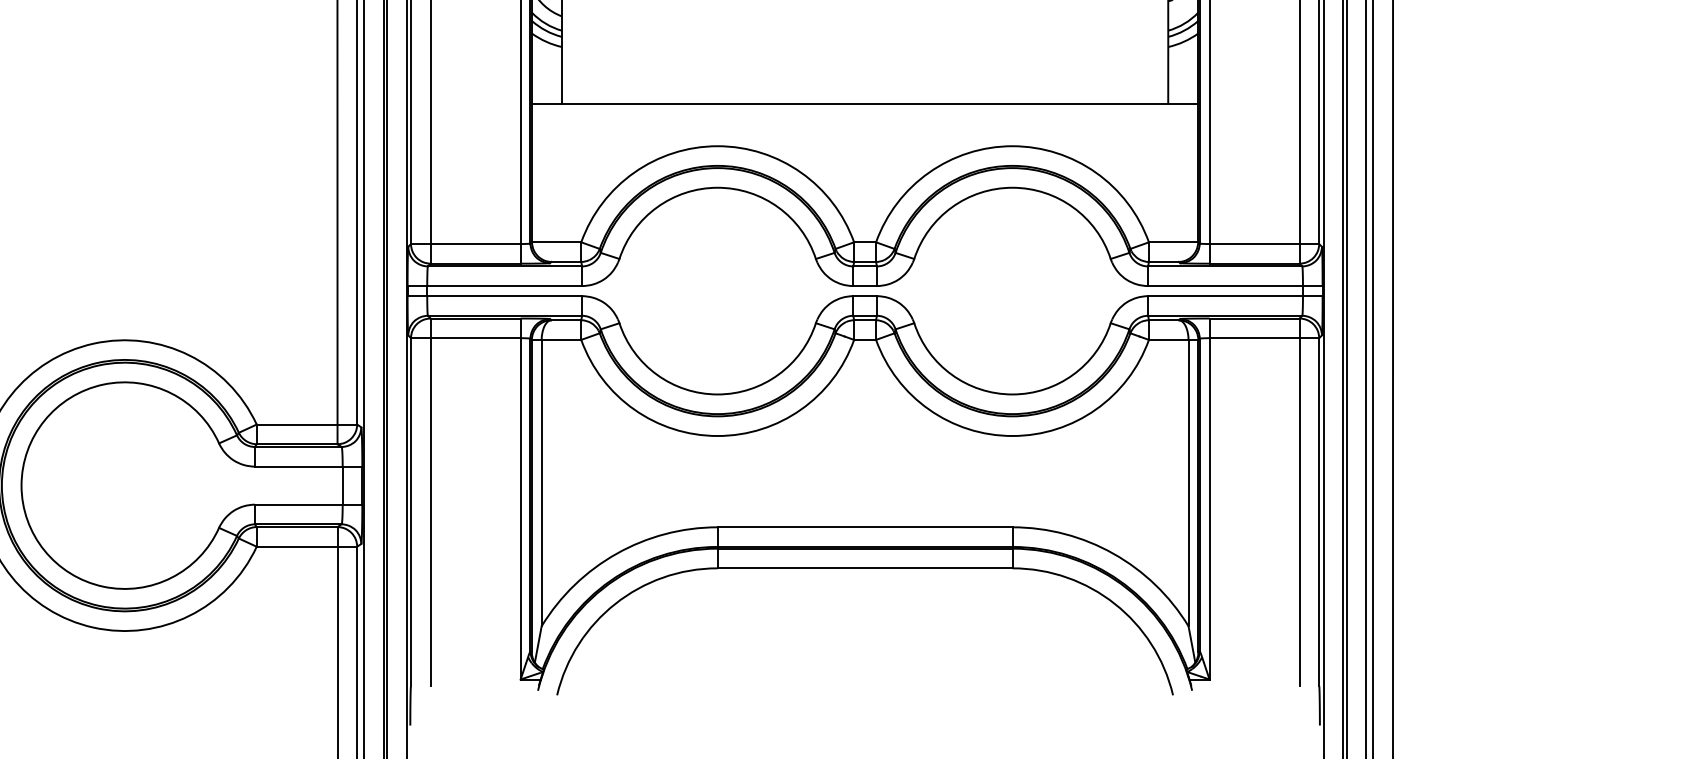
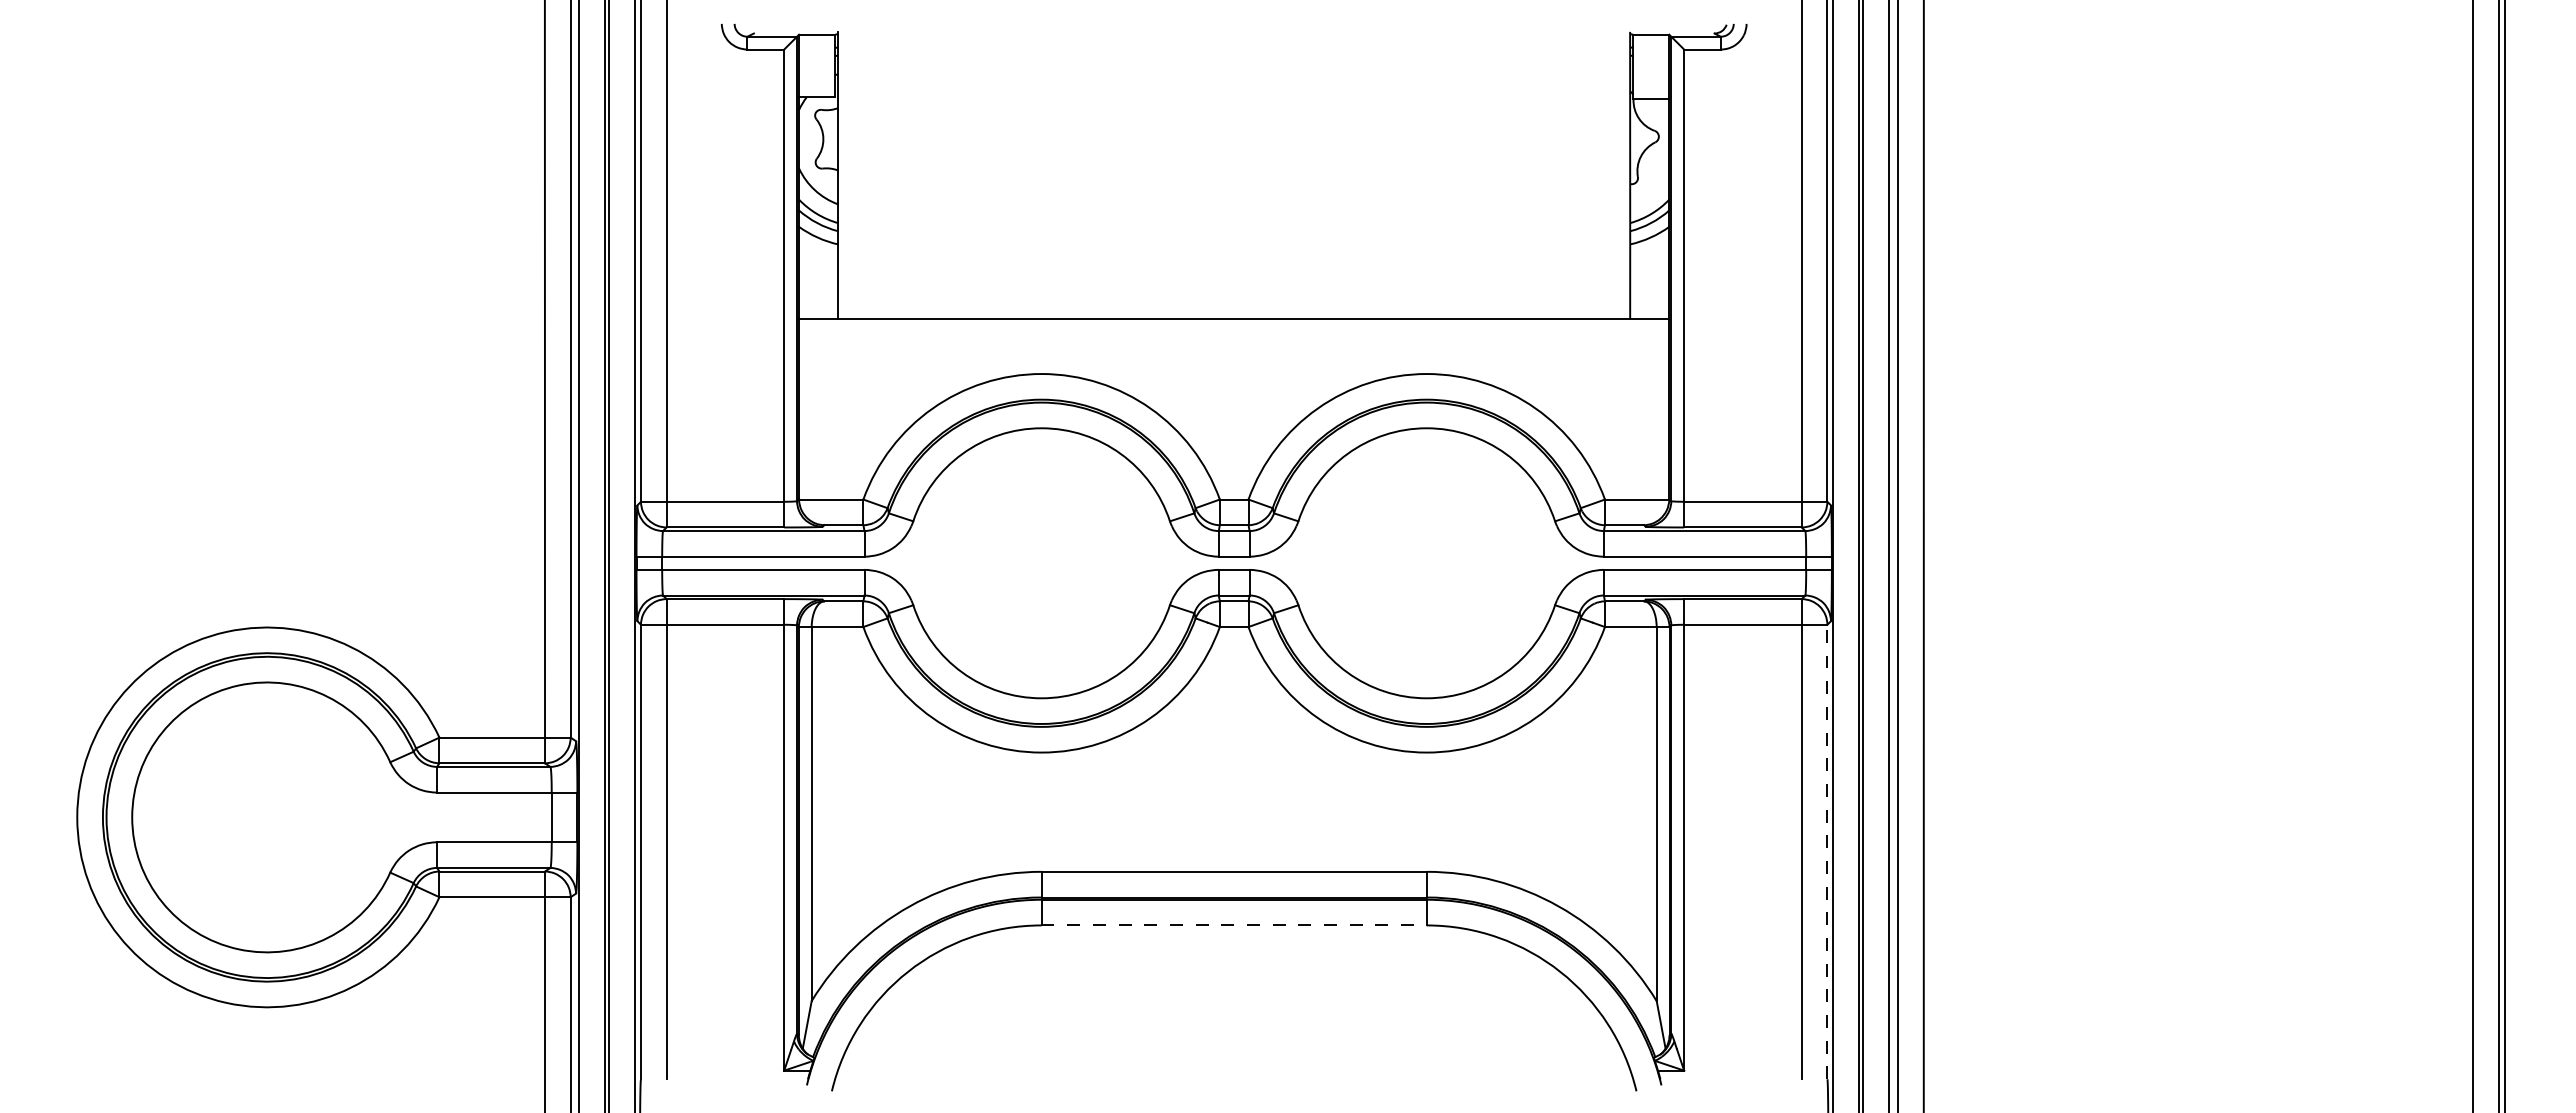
line: (1319, 511) -> (1827, 851), solid -> dashed
line: (865, 568) -> (1234, 925), solid -> dashed

